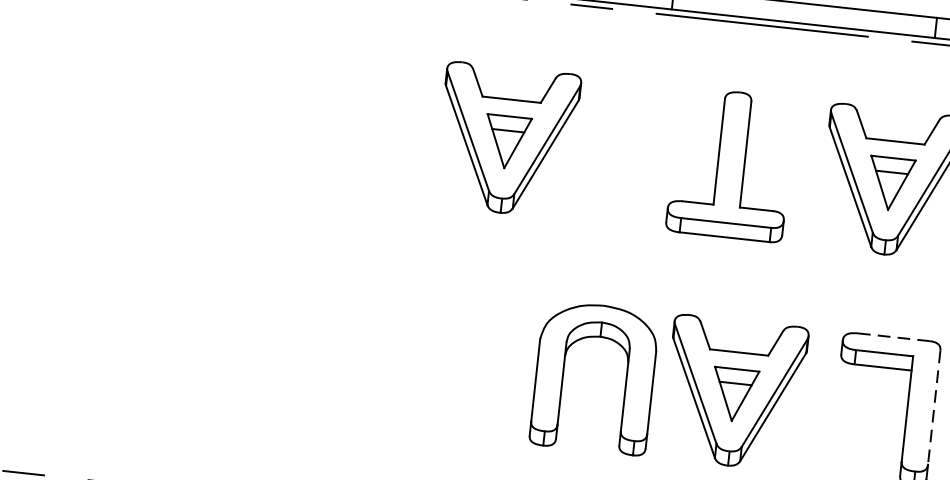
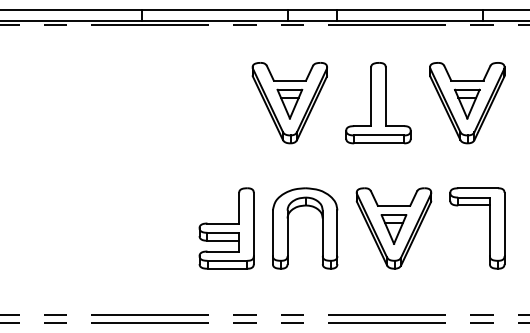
part: (506, 140) -> (289, 103), moved
line: (894, 337) -> (478, 188), dashed -> solid
part: (433, 360) -> (226, 228), added
part: (564, 374) -> (288, 228), moved
line: (934, 407) -> (504, 224), dashed -> solid

